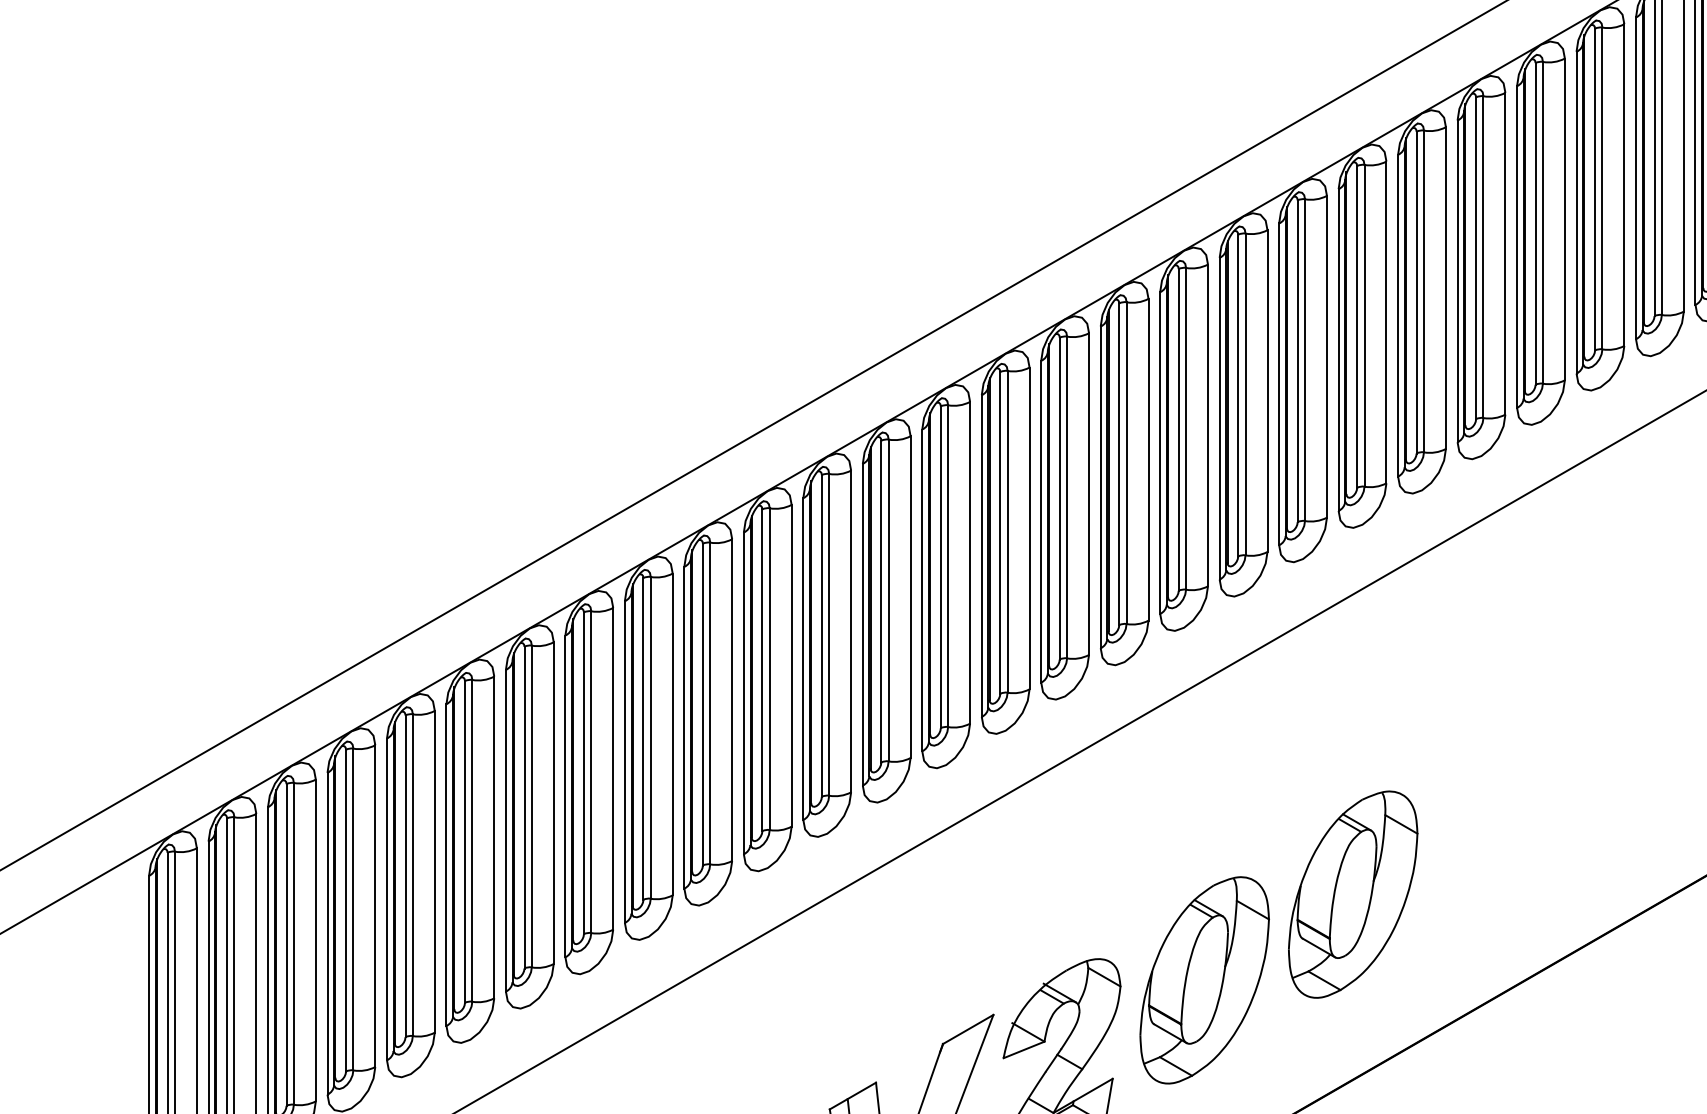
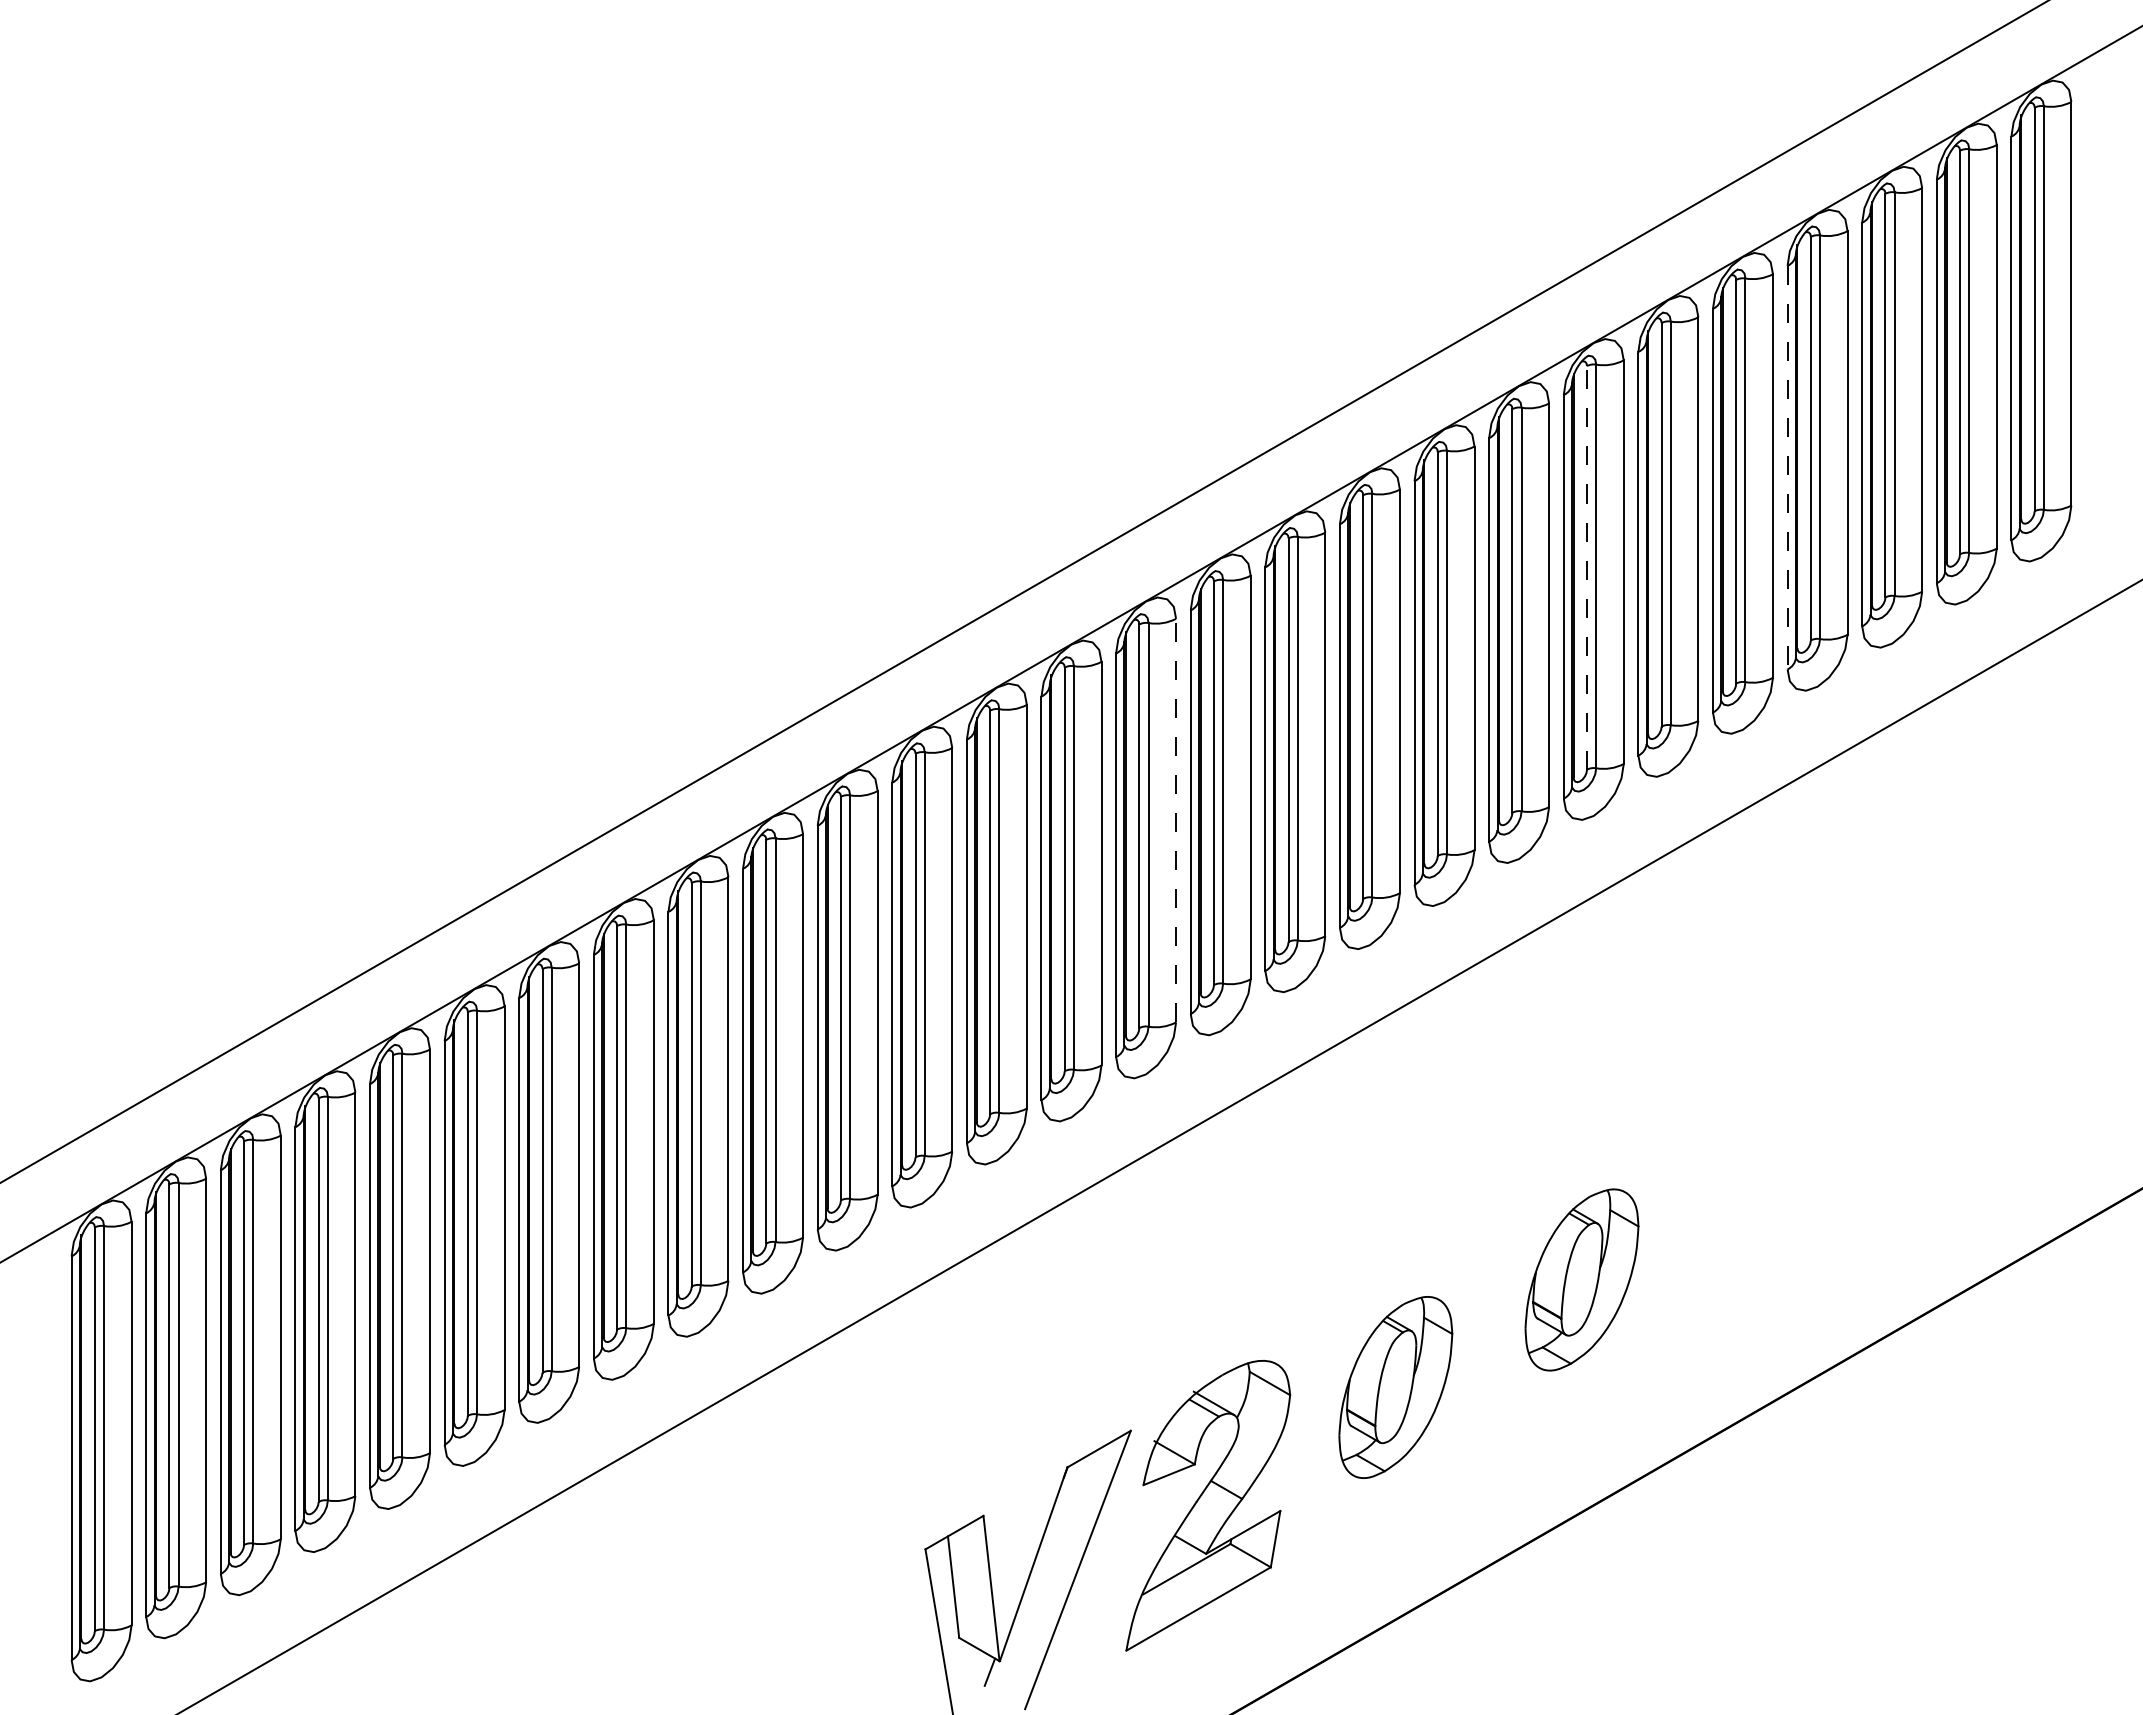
line: (1516, 246) -> (1787, 467), solid -> dashed
line: (1357, 326) -> (1587, 567), solid -> dashed
line: (1029, 528) -> (1176, 820), solid -> dashed
part: (1352, 894) -> (1581, 1279), size x0.7
part: (1204, 980) -> (1395, 1387), size x0.7

